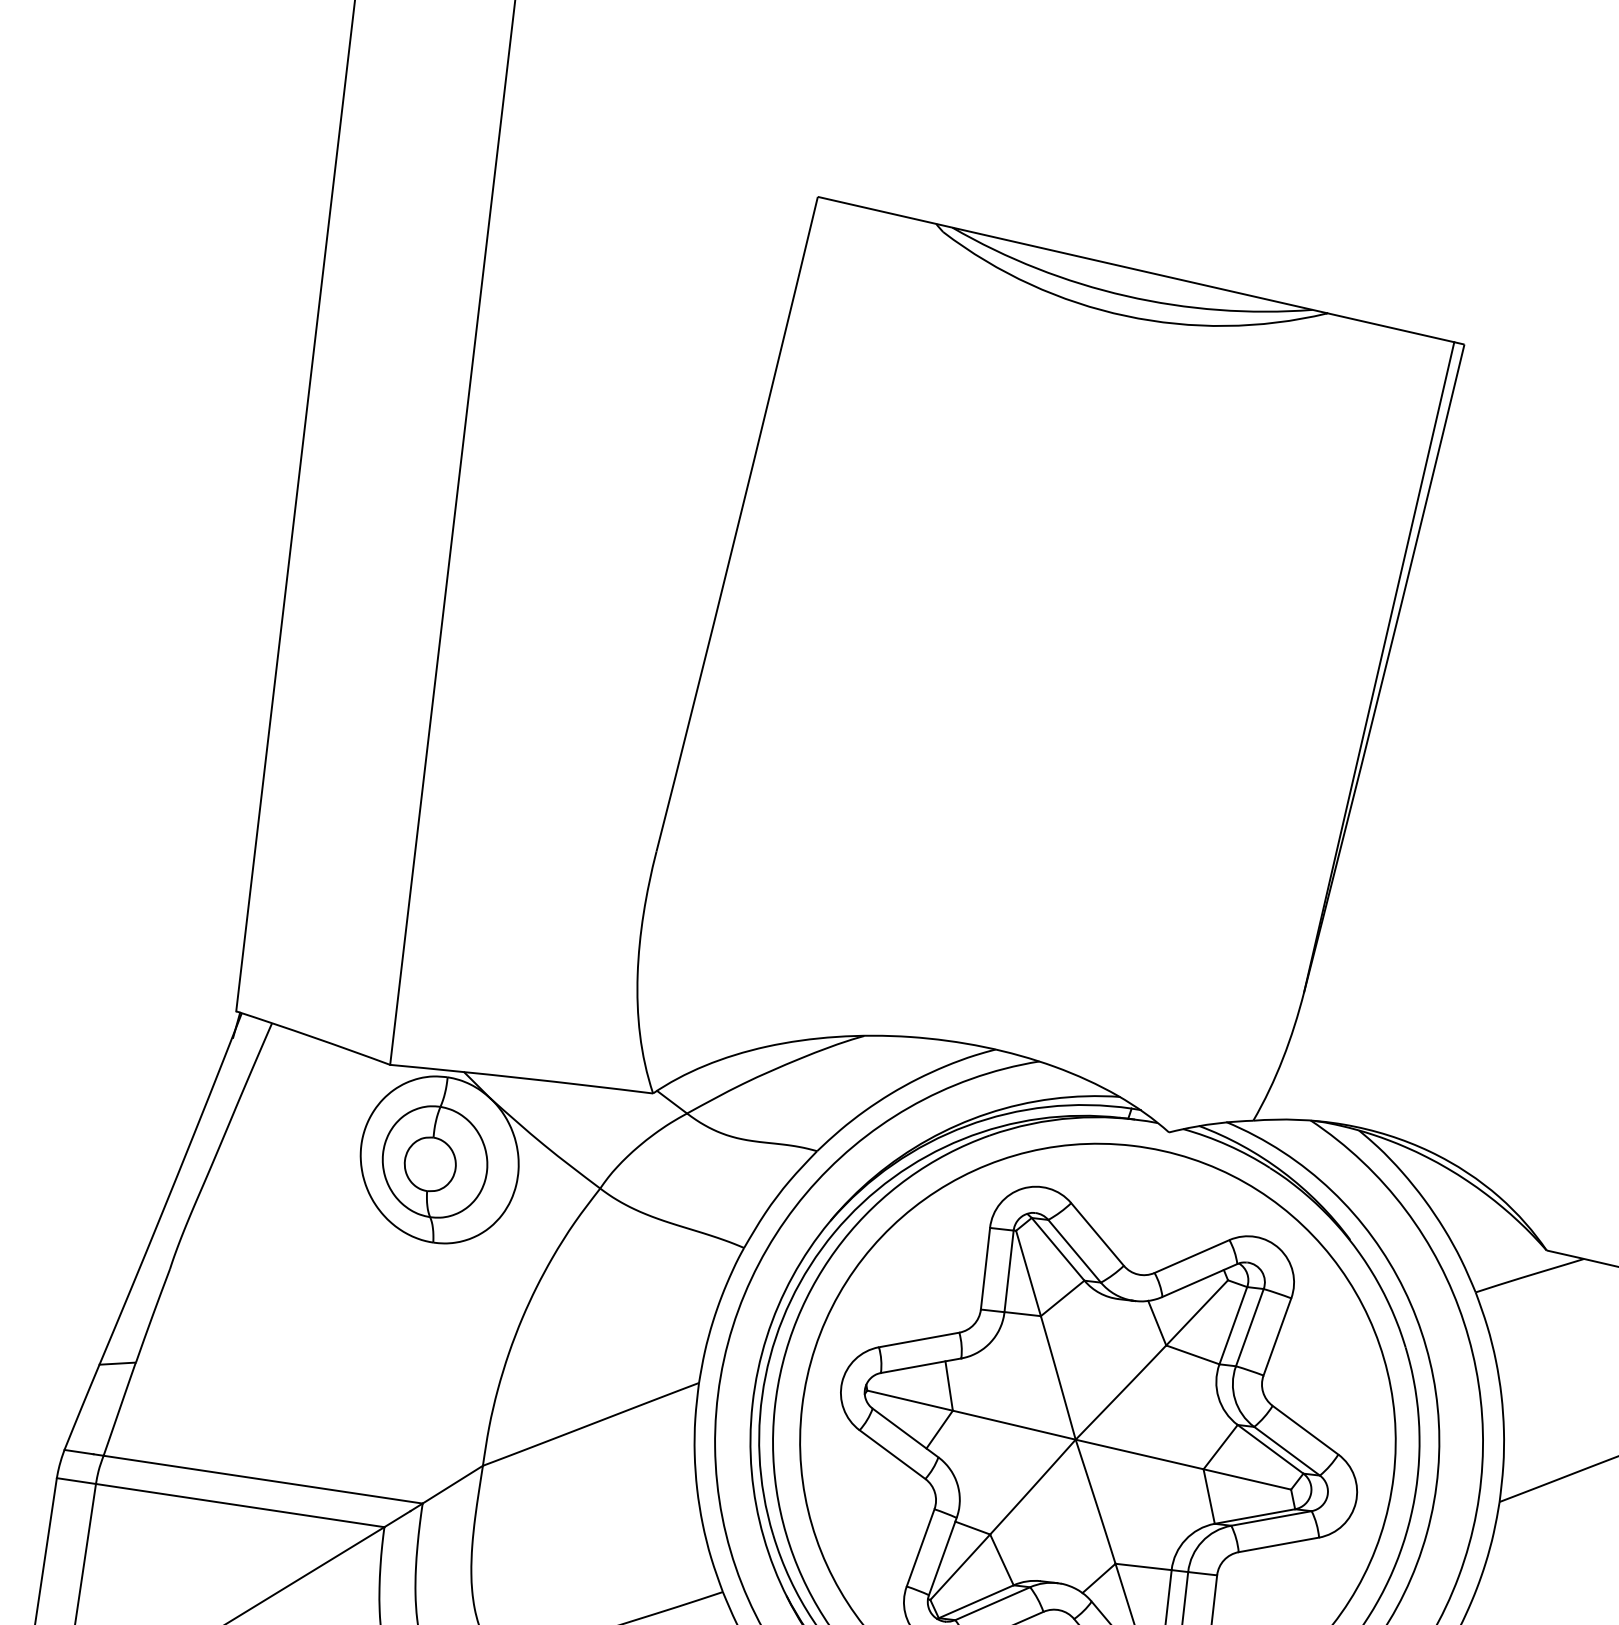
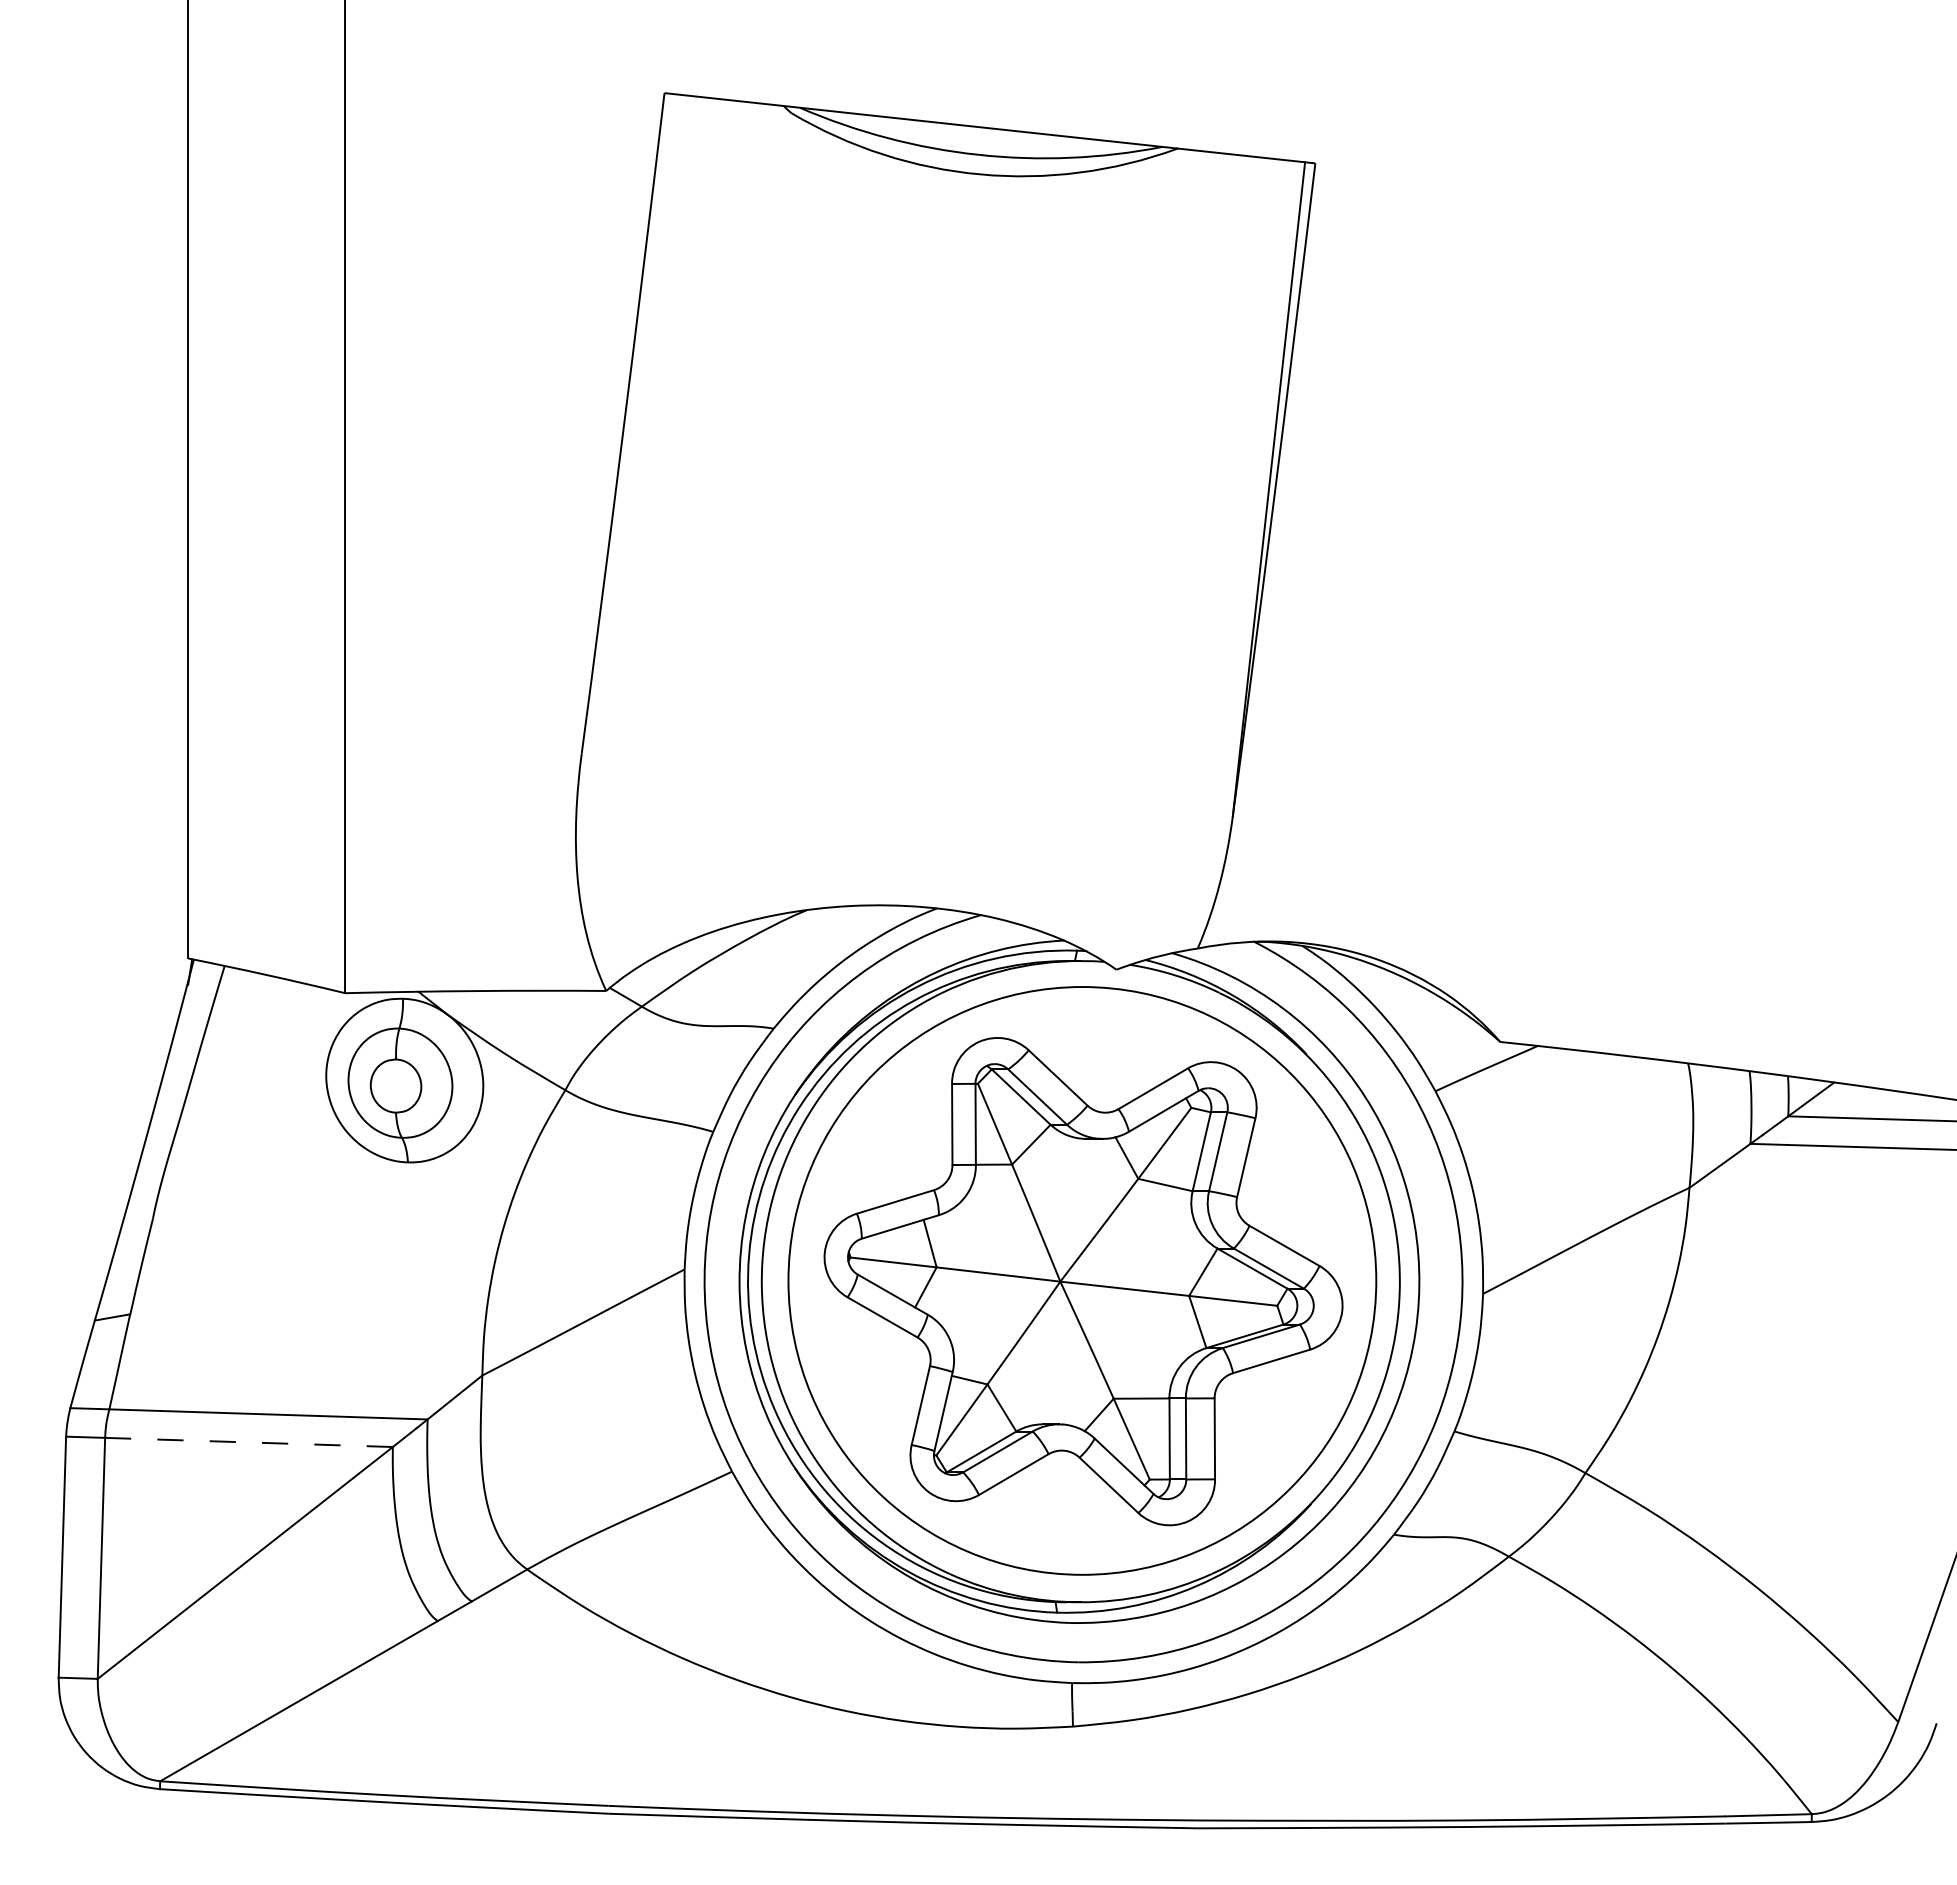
line: (239, 1505) -> (248, 1442), solid -> dashed

